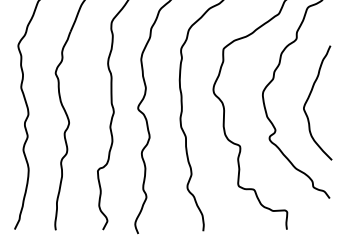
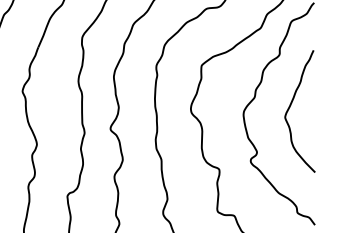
curve: (309, 98) -> (291, 106), moved

